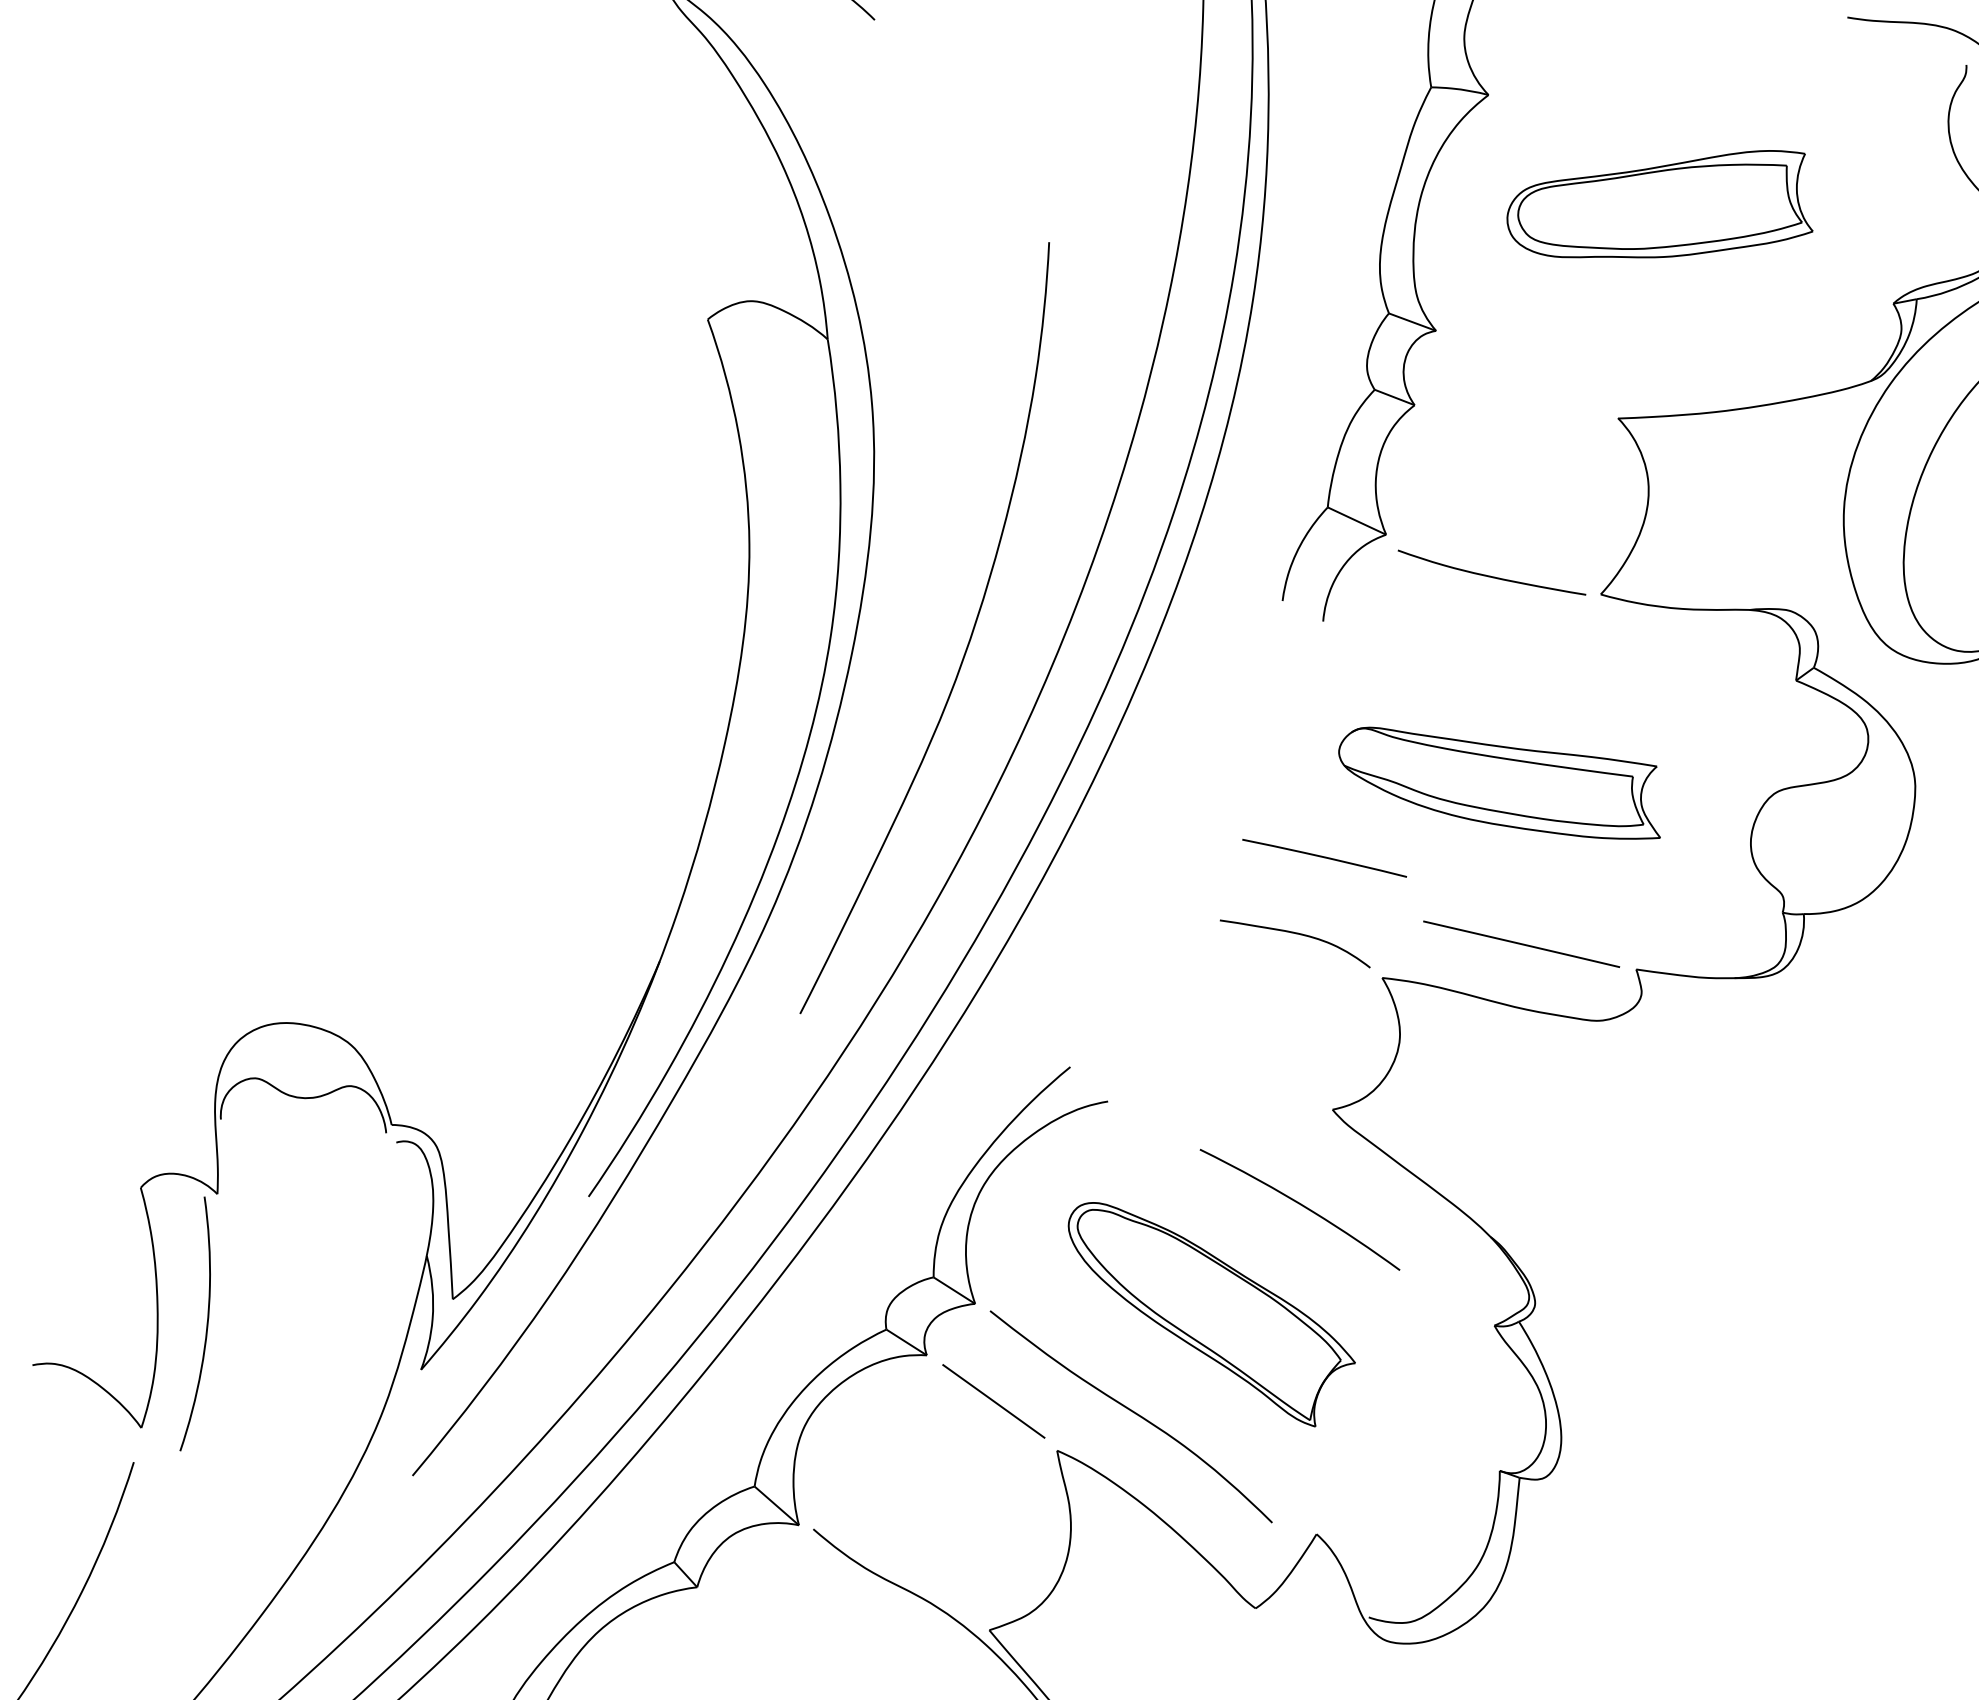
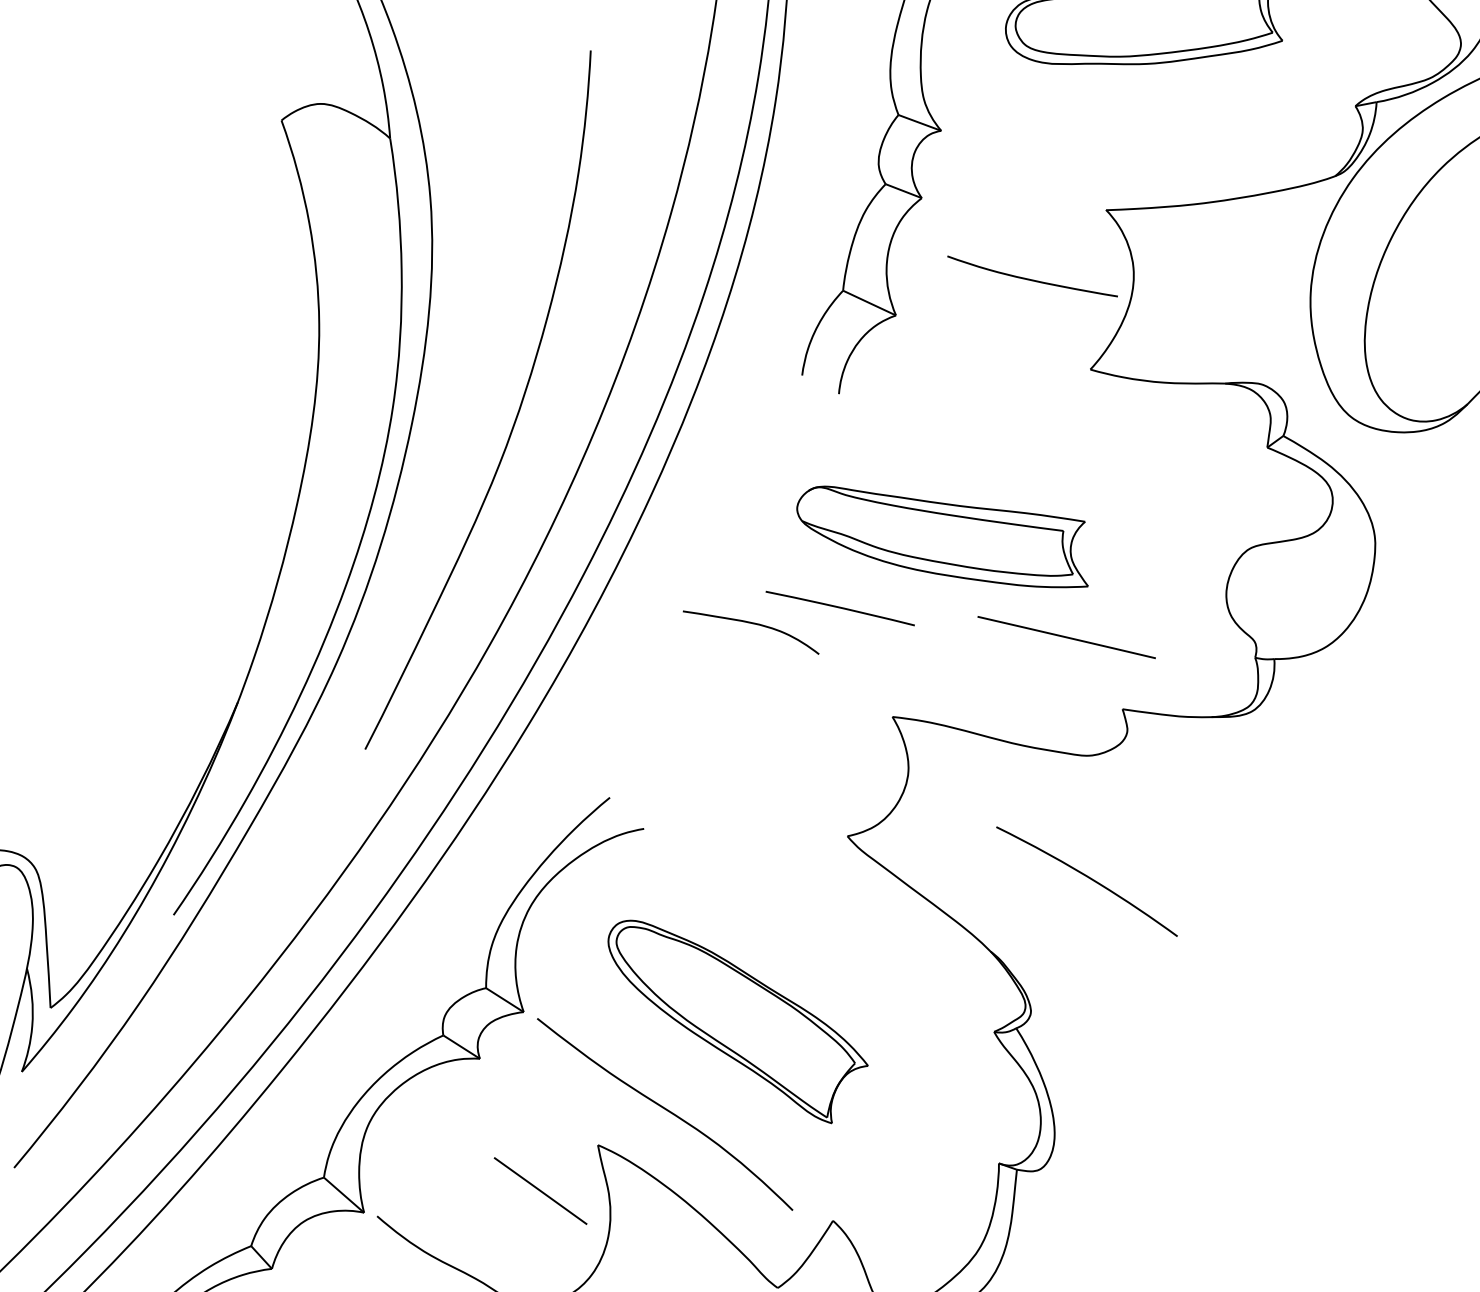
curve: (1490, 575) -> (1031, 279), moved
part: (1499, 782) -> (942, 536), moved
curve: (1296, 934) -> (752, 624), moved
line: (1521, 943) -> (1066, 636), moved
curve: (1300, 1205) -> (1087, 877), moved
line: (993, 1401) -> (540, 1191), moved

